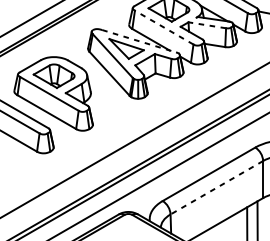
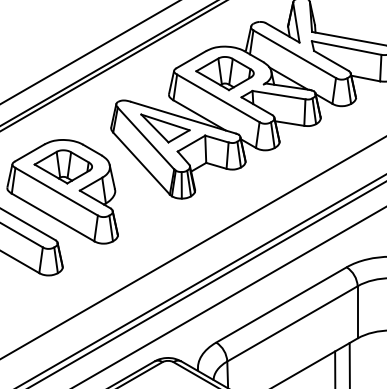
line: (207, 25) -> (279, 95), dashed -> solid
line: (164, 27) -> (218, 98), dashed -> solid
line: (139, 41) -> (183, 117), dashed -> solid
line: (216, 188) -> (292, 324), dashed -> solid

